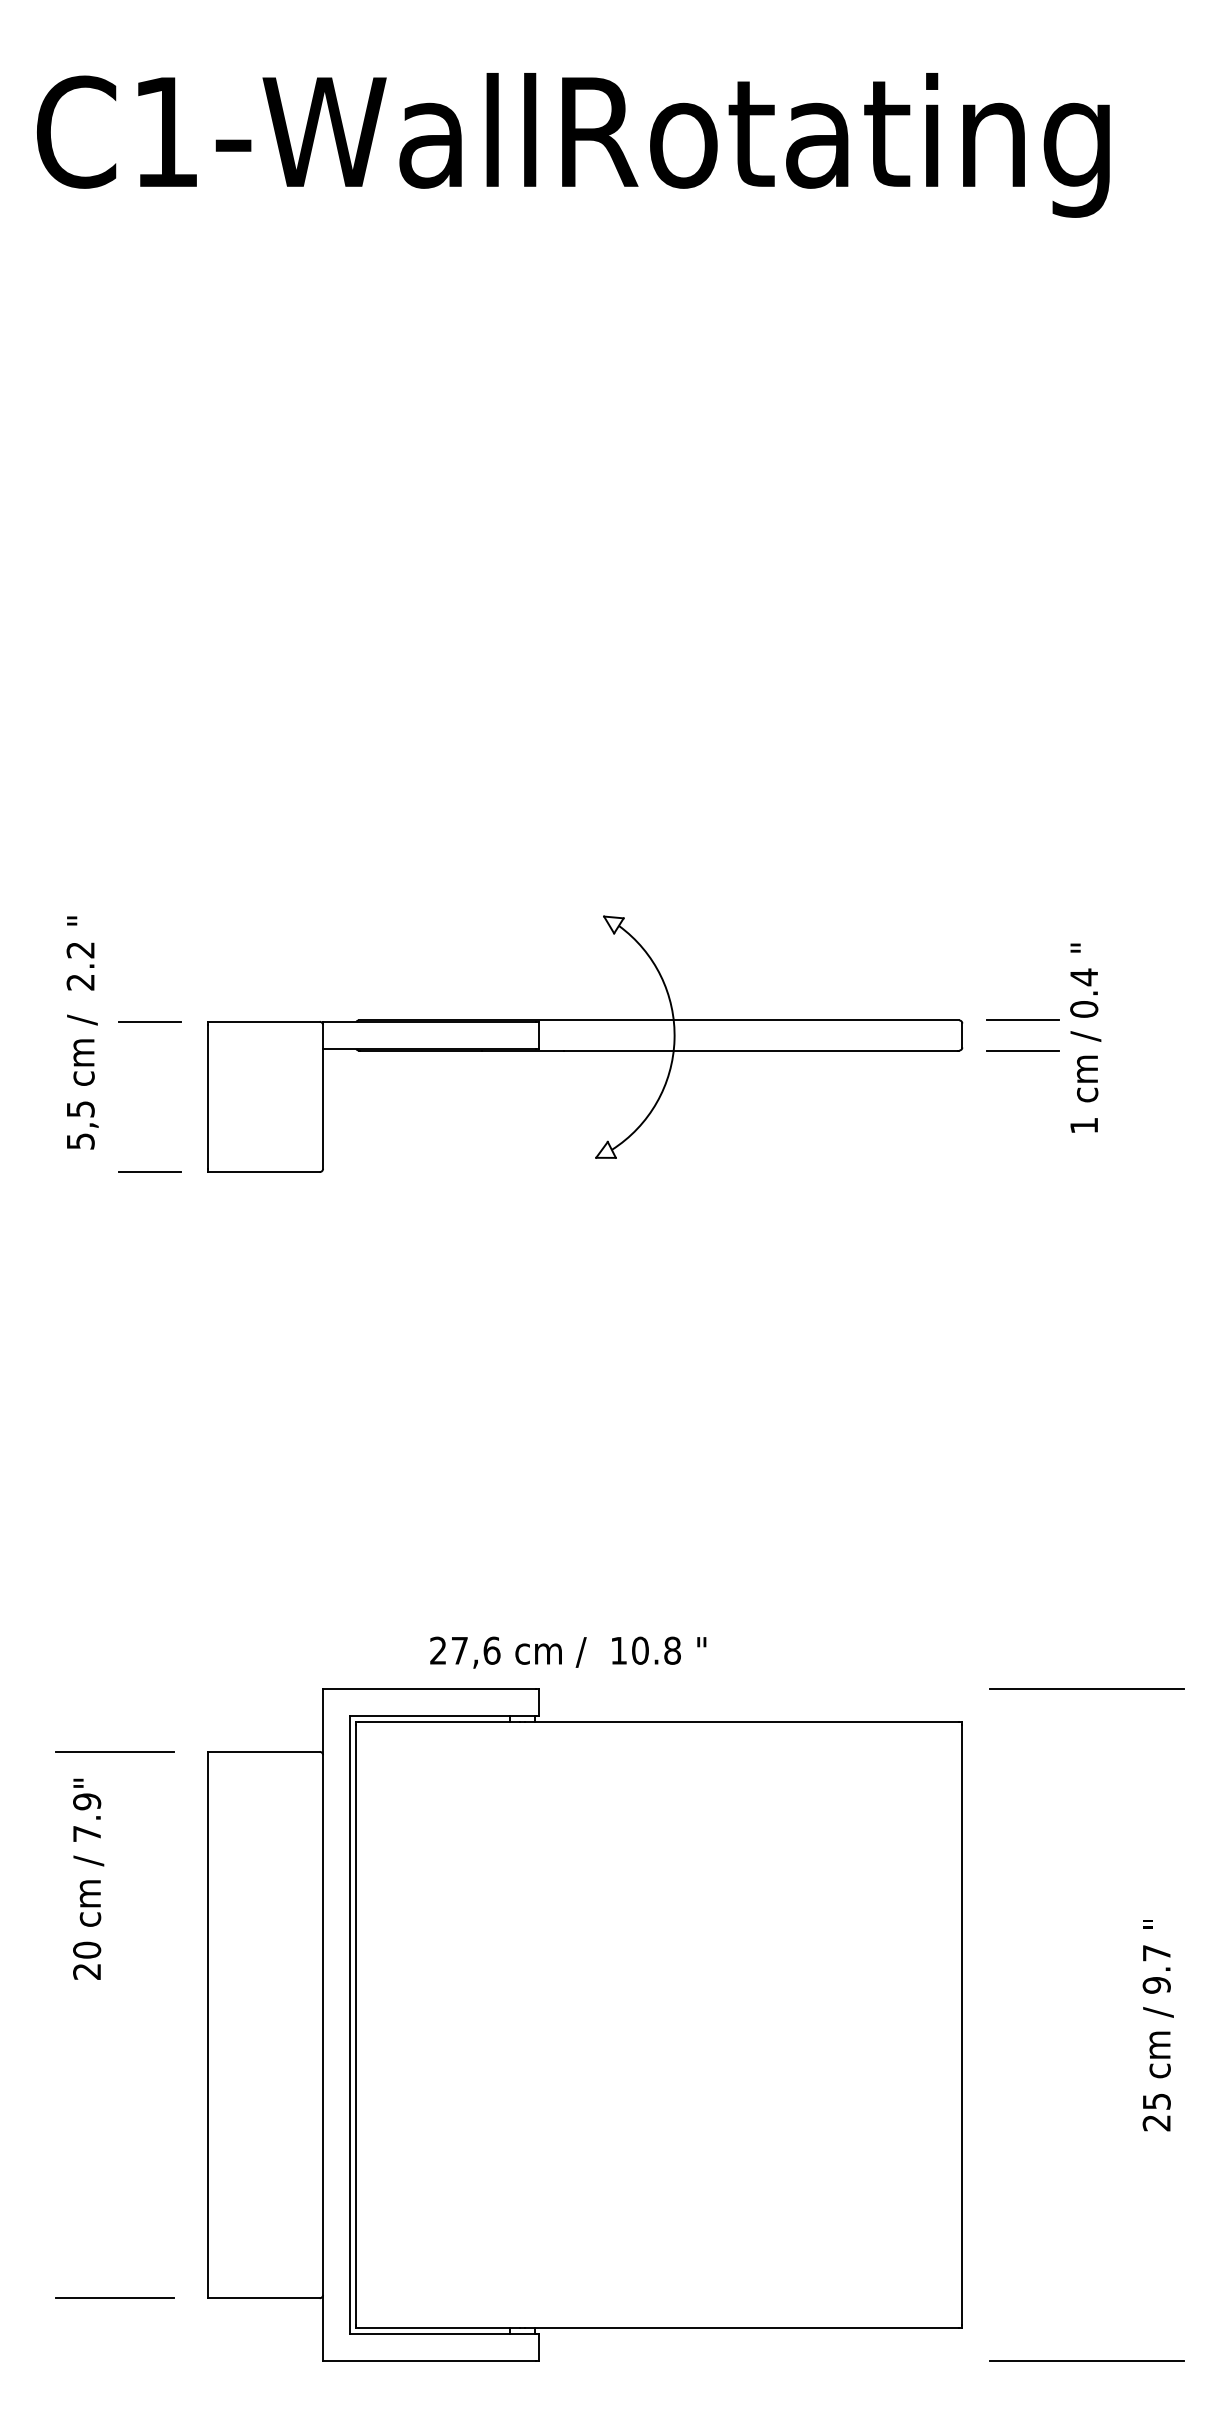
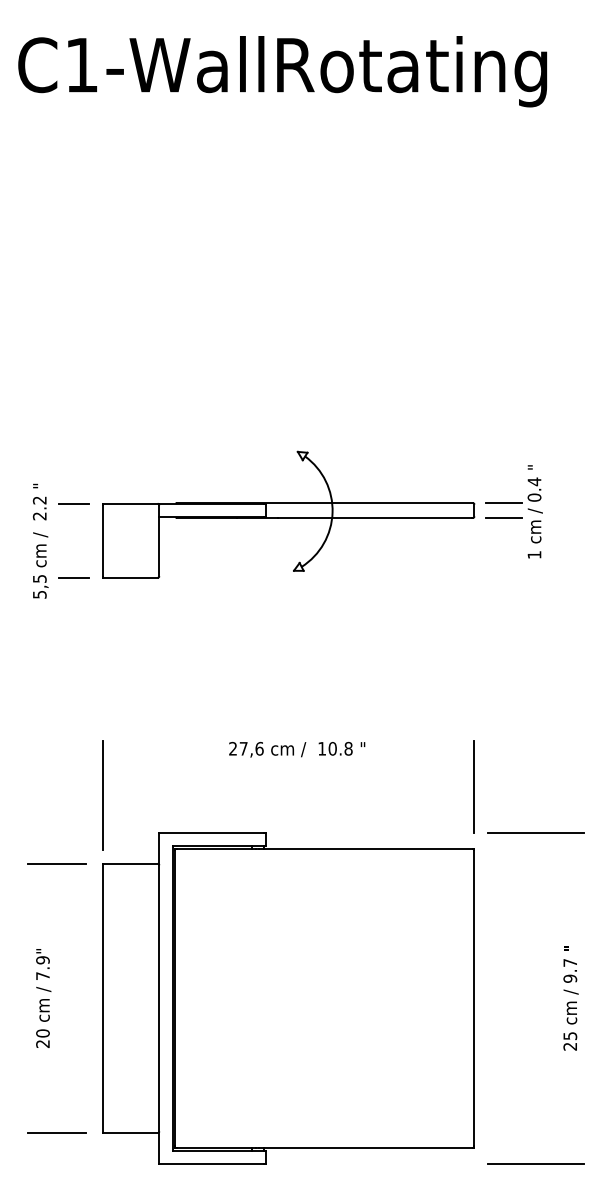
text: (82, 1031) -> (40, 540), moved
line: (962, 1595) -> (474, 786), added
line: (207, 1613) -> (102, 795), added
text: (568, 1652) -> (297, 749), moved
text: (88, 1879) -> (43, 998), moved

